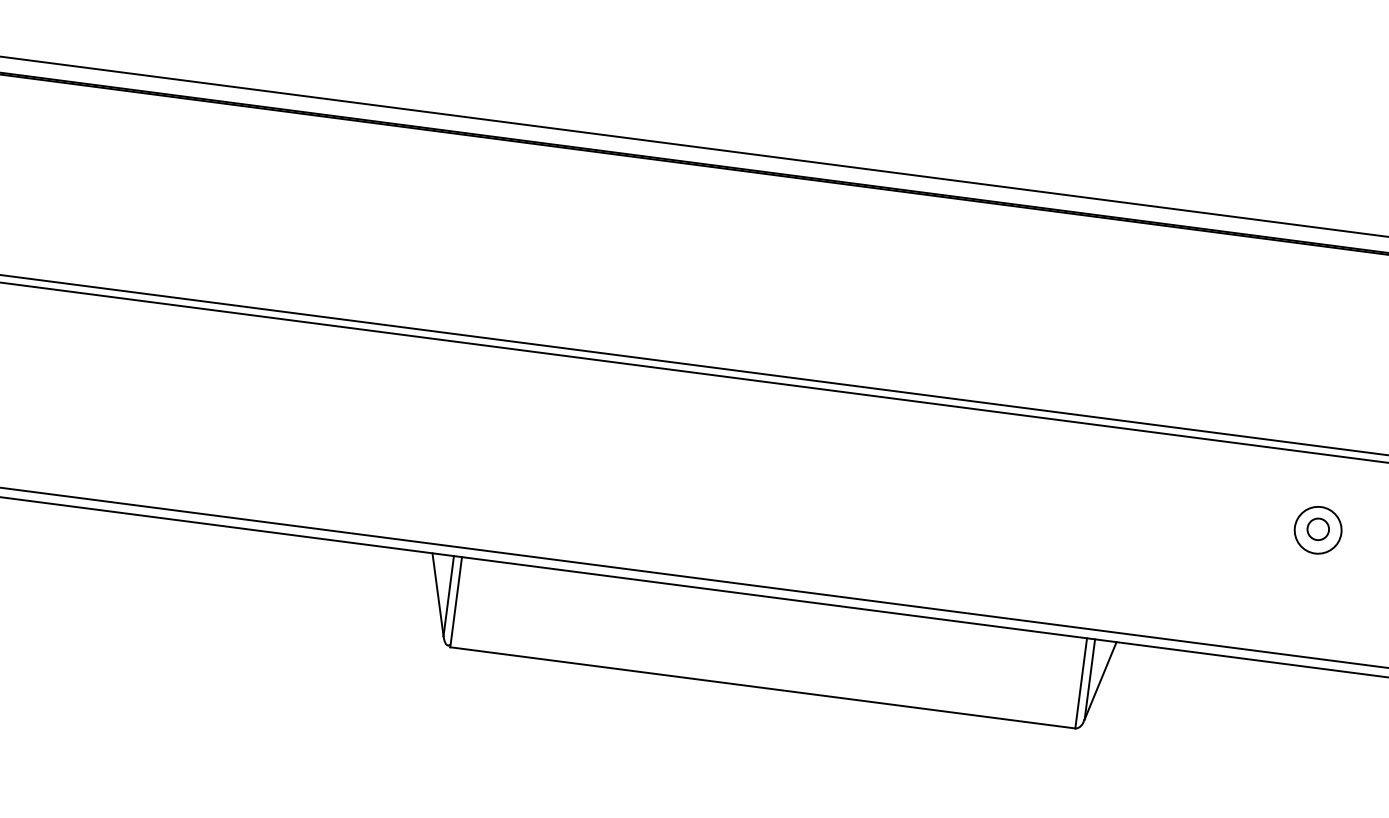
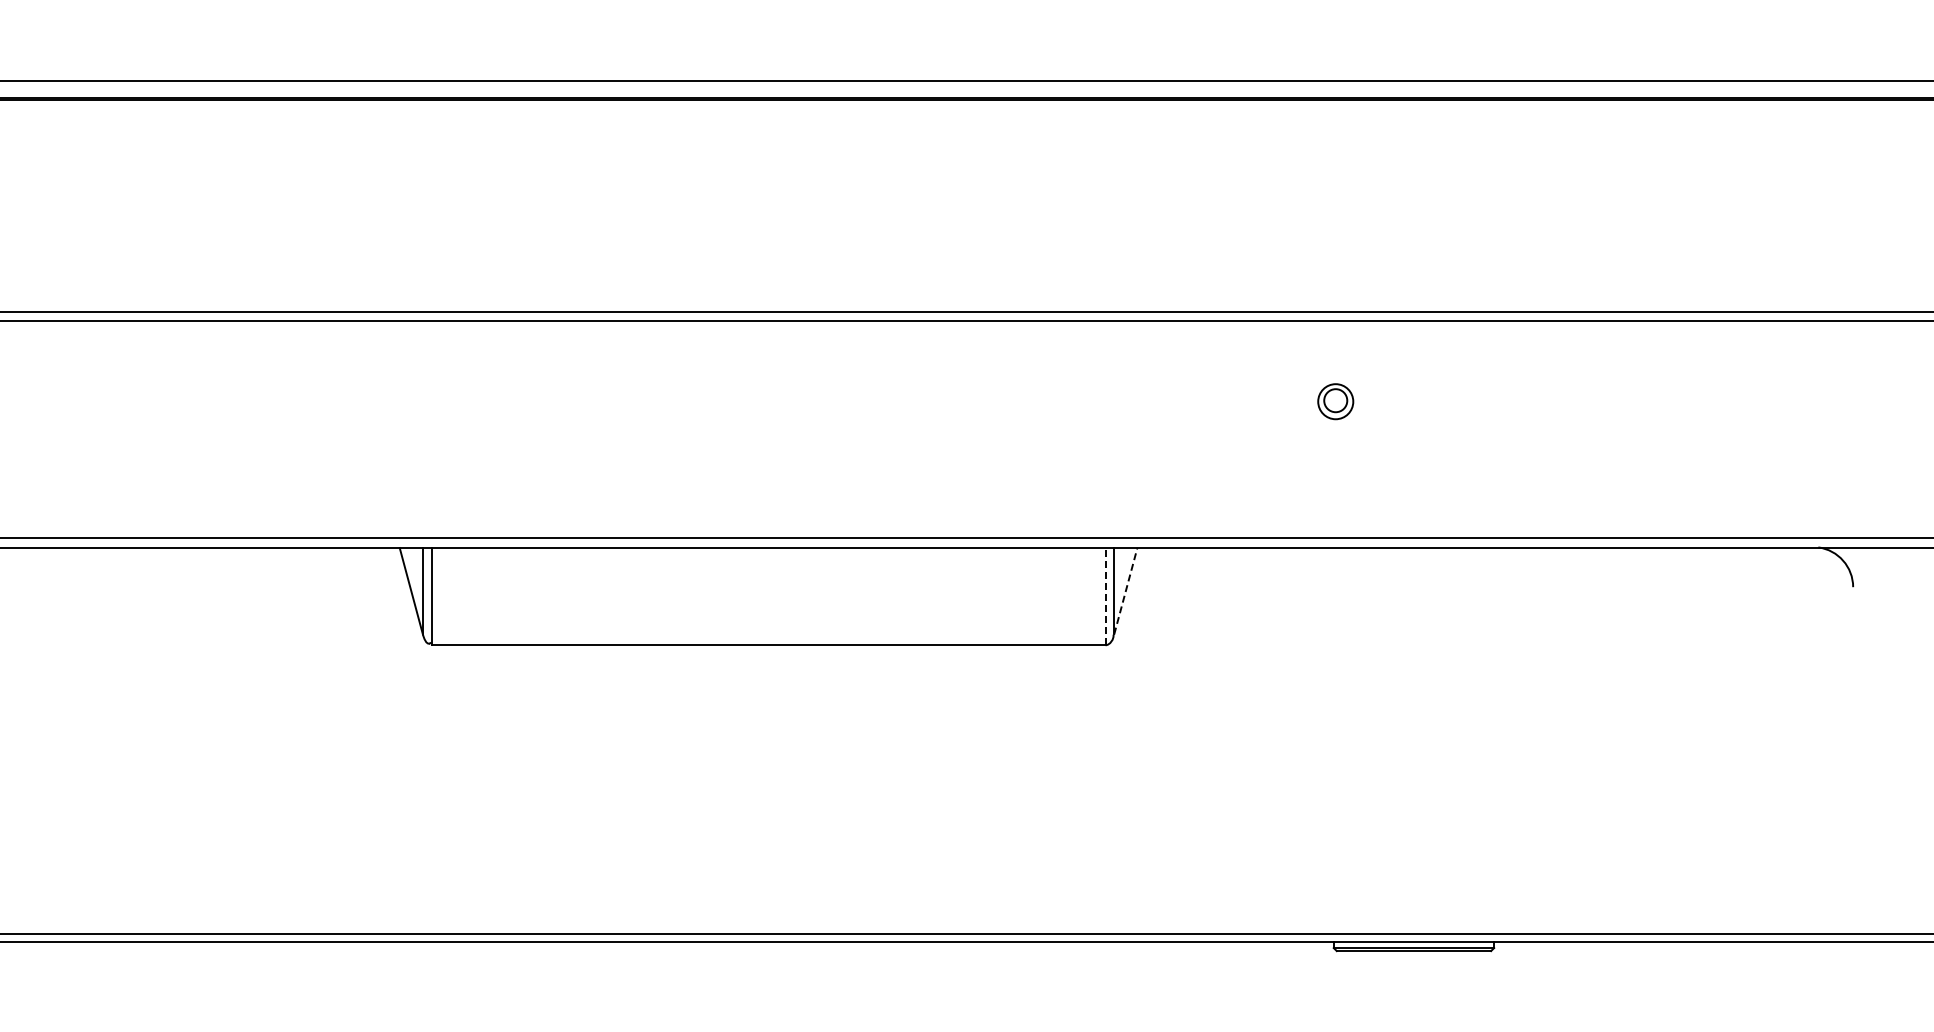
circle: (1317, 530) -> (1335, 401), size x0.7
line: (1100, 680) -> (1125, 591), solid -> dashed
line: (1081, 683) -> (1105, 596), solid -> dashed

